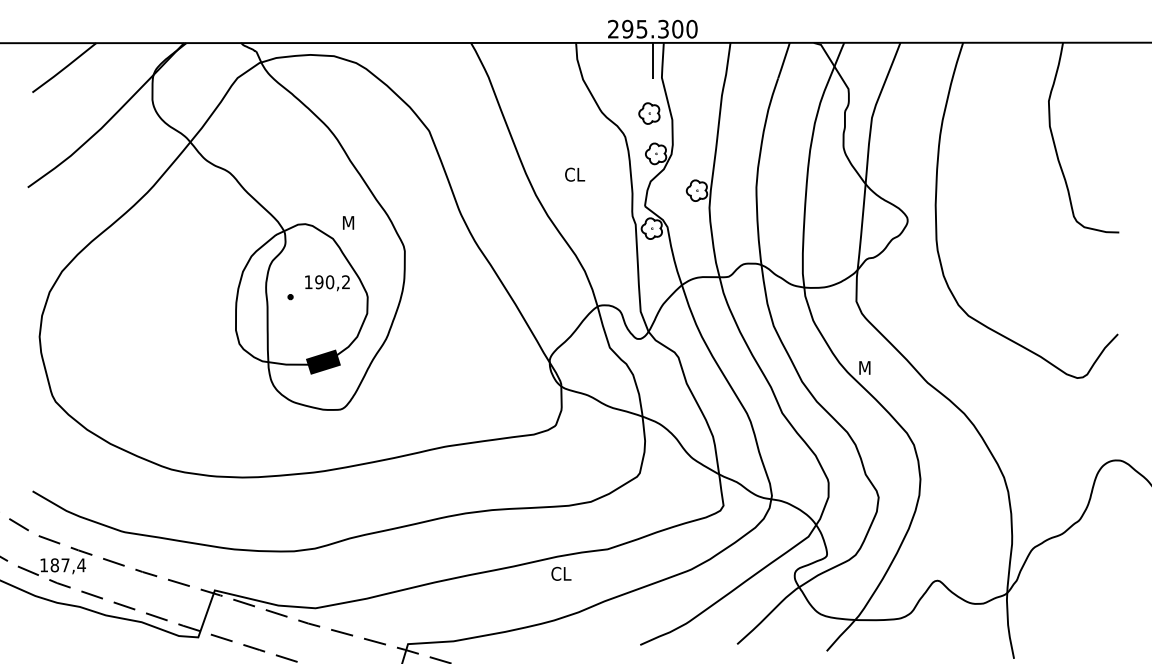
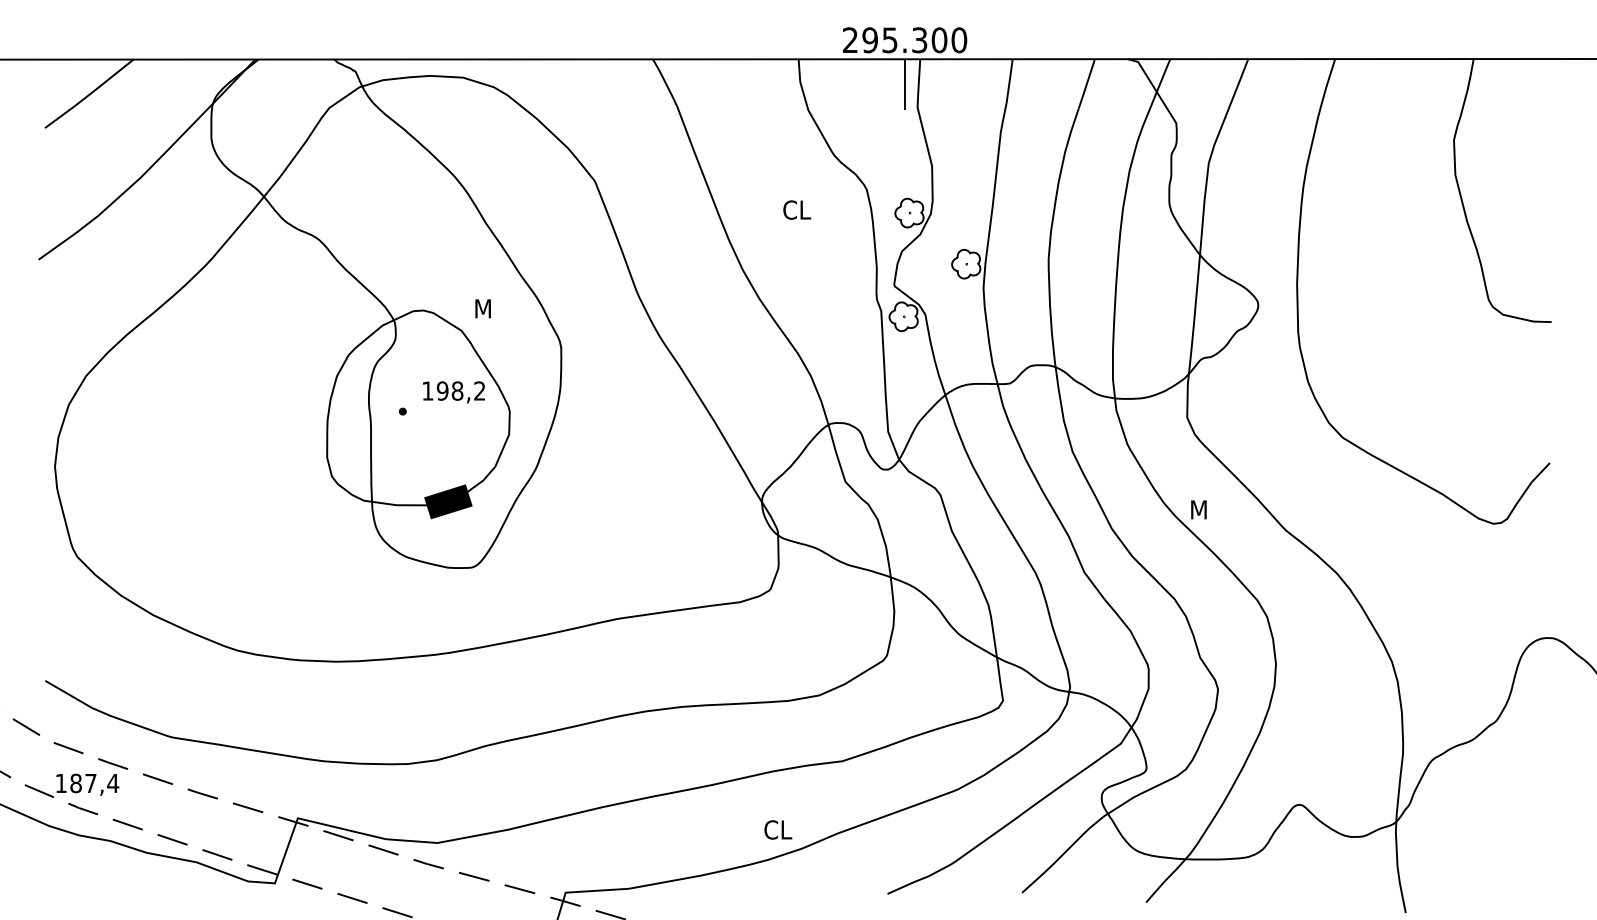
part: (649, 113) -> (900, 157), removed
text: (575, 174) -> (797, 209), moved
text: (329, 281) -> (456, 389), 190,2 -> 198,2
text: (561, 573) -> (778, 829), moved

